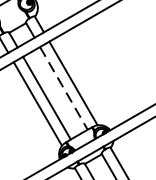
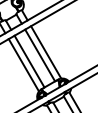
line: (64, 88) -> (40, 55), dashed -> solid

